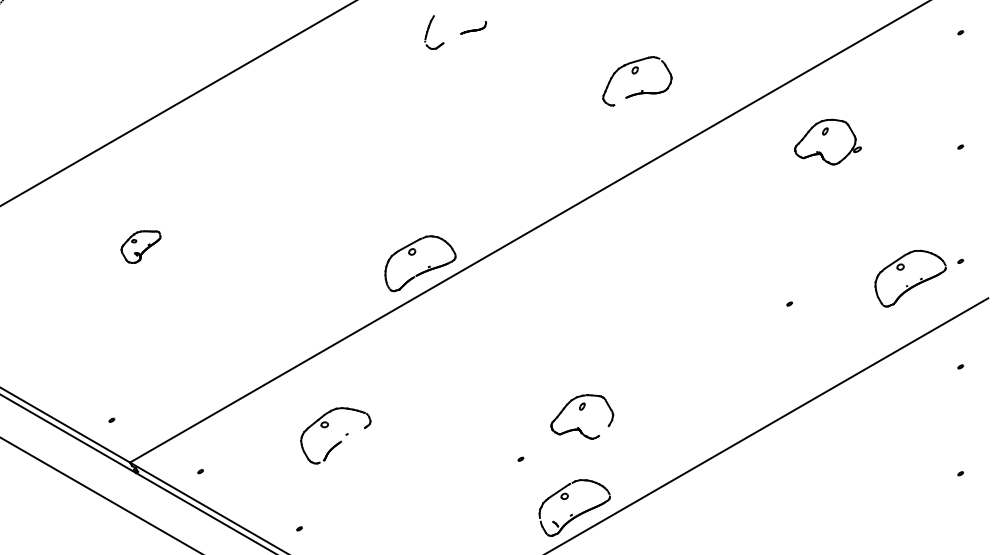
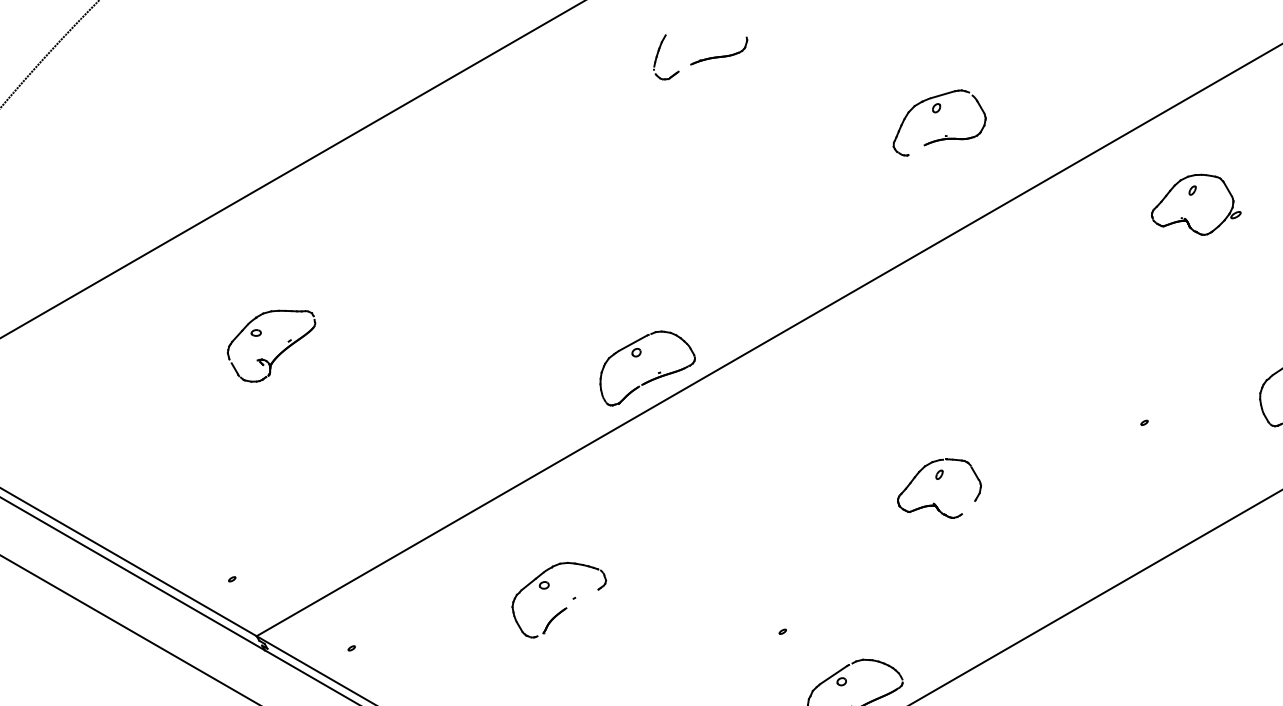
part: (473, 27) -> (719, 50), size x1.67
part: (140, 246) -> (270, 345), size x1.67
part: (582, 416) -> (939, 488), moved
part: (339, 441) -> (564, 607), moved

